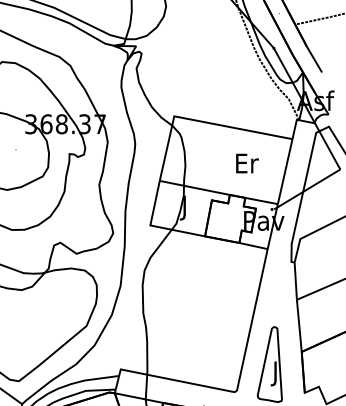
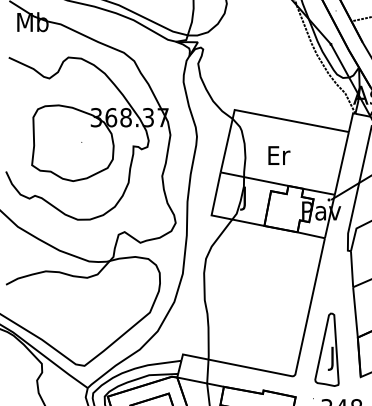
text: (247, 163) -> (279, 155), moved

